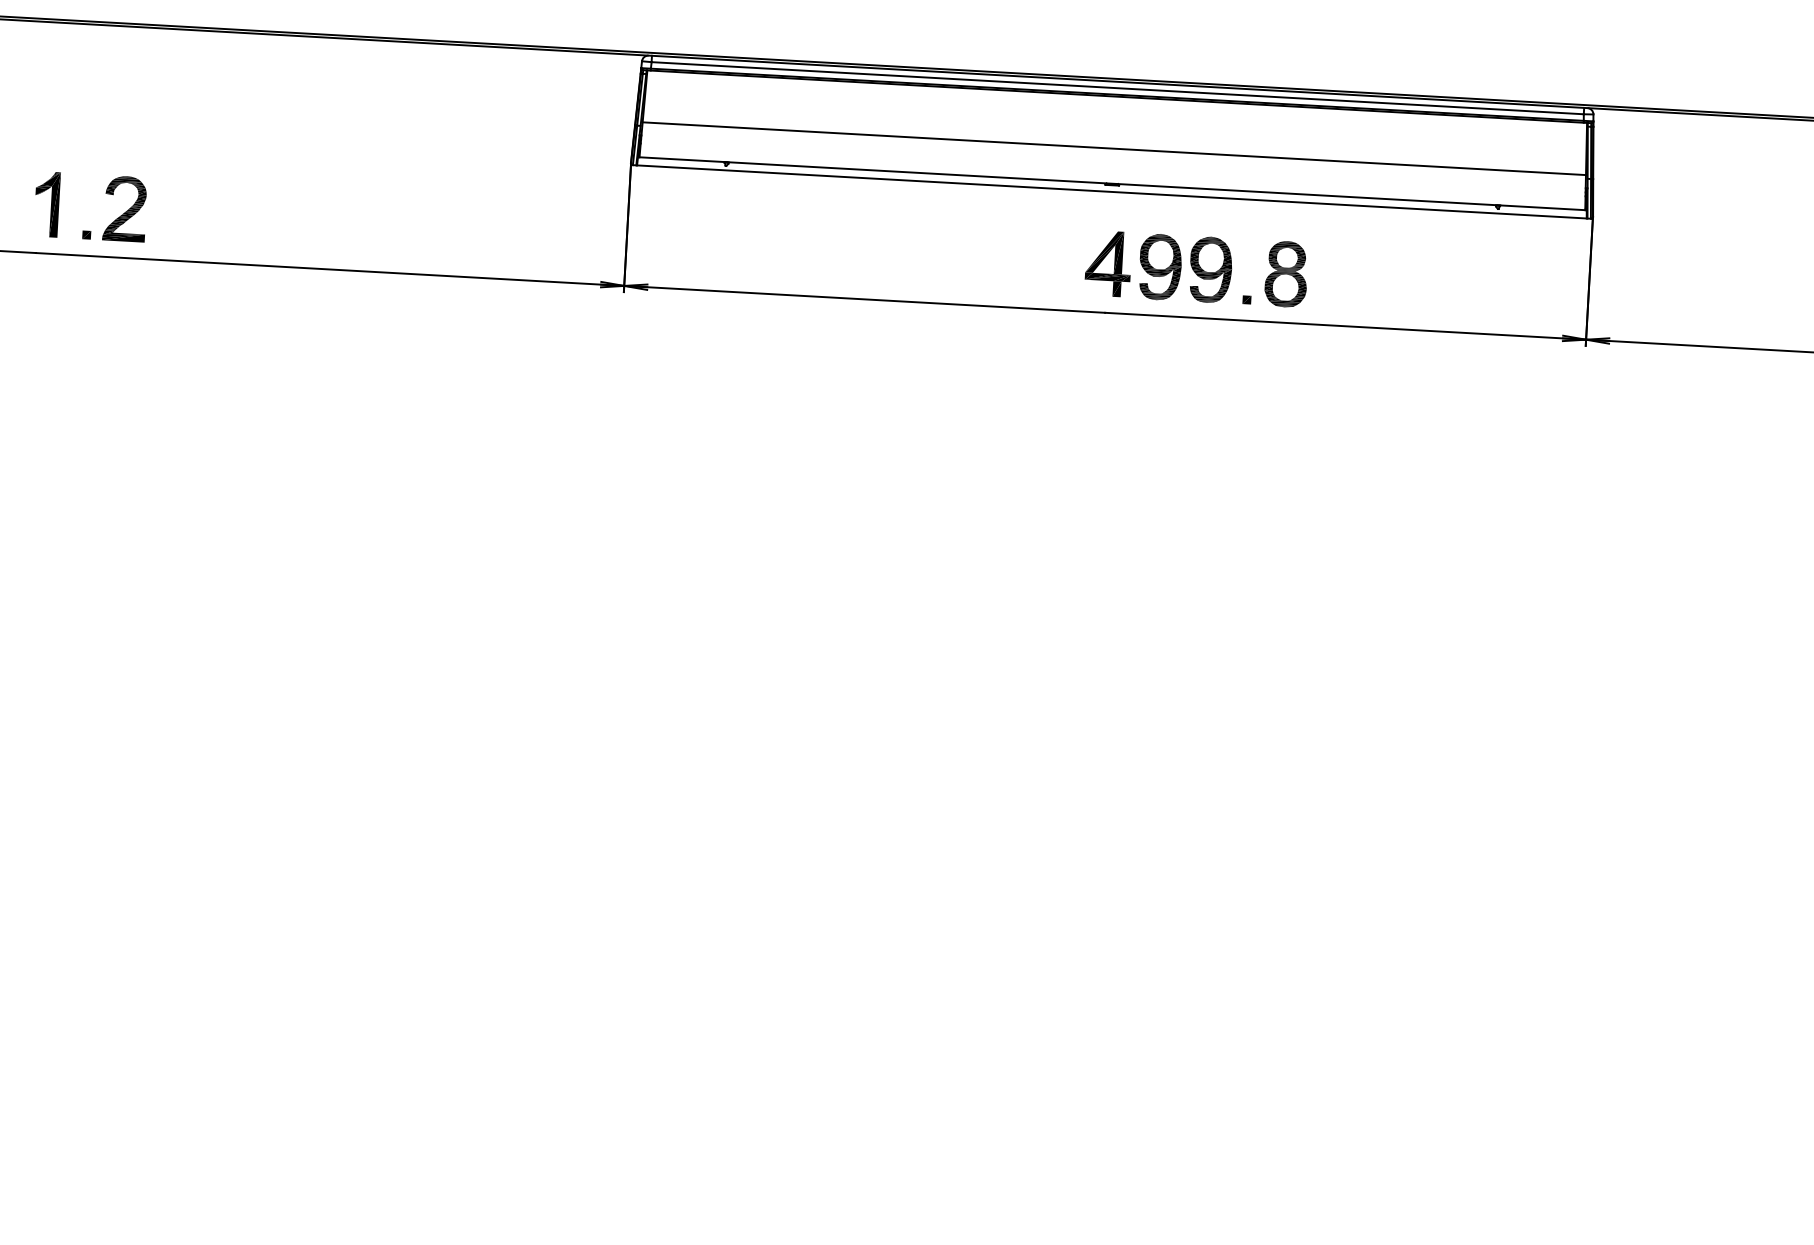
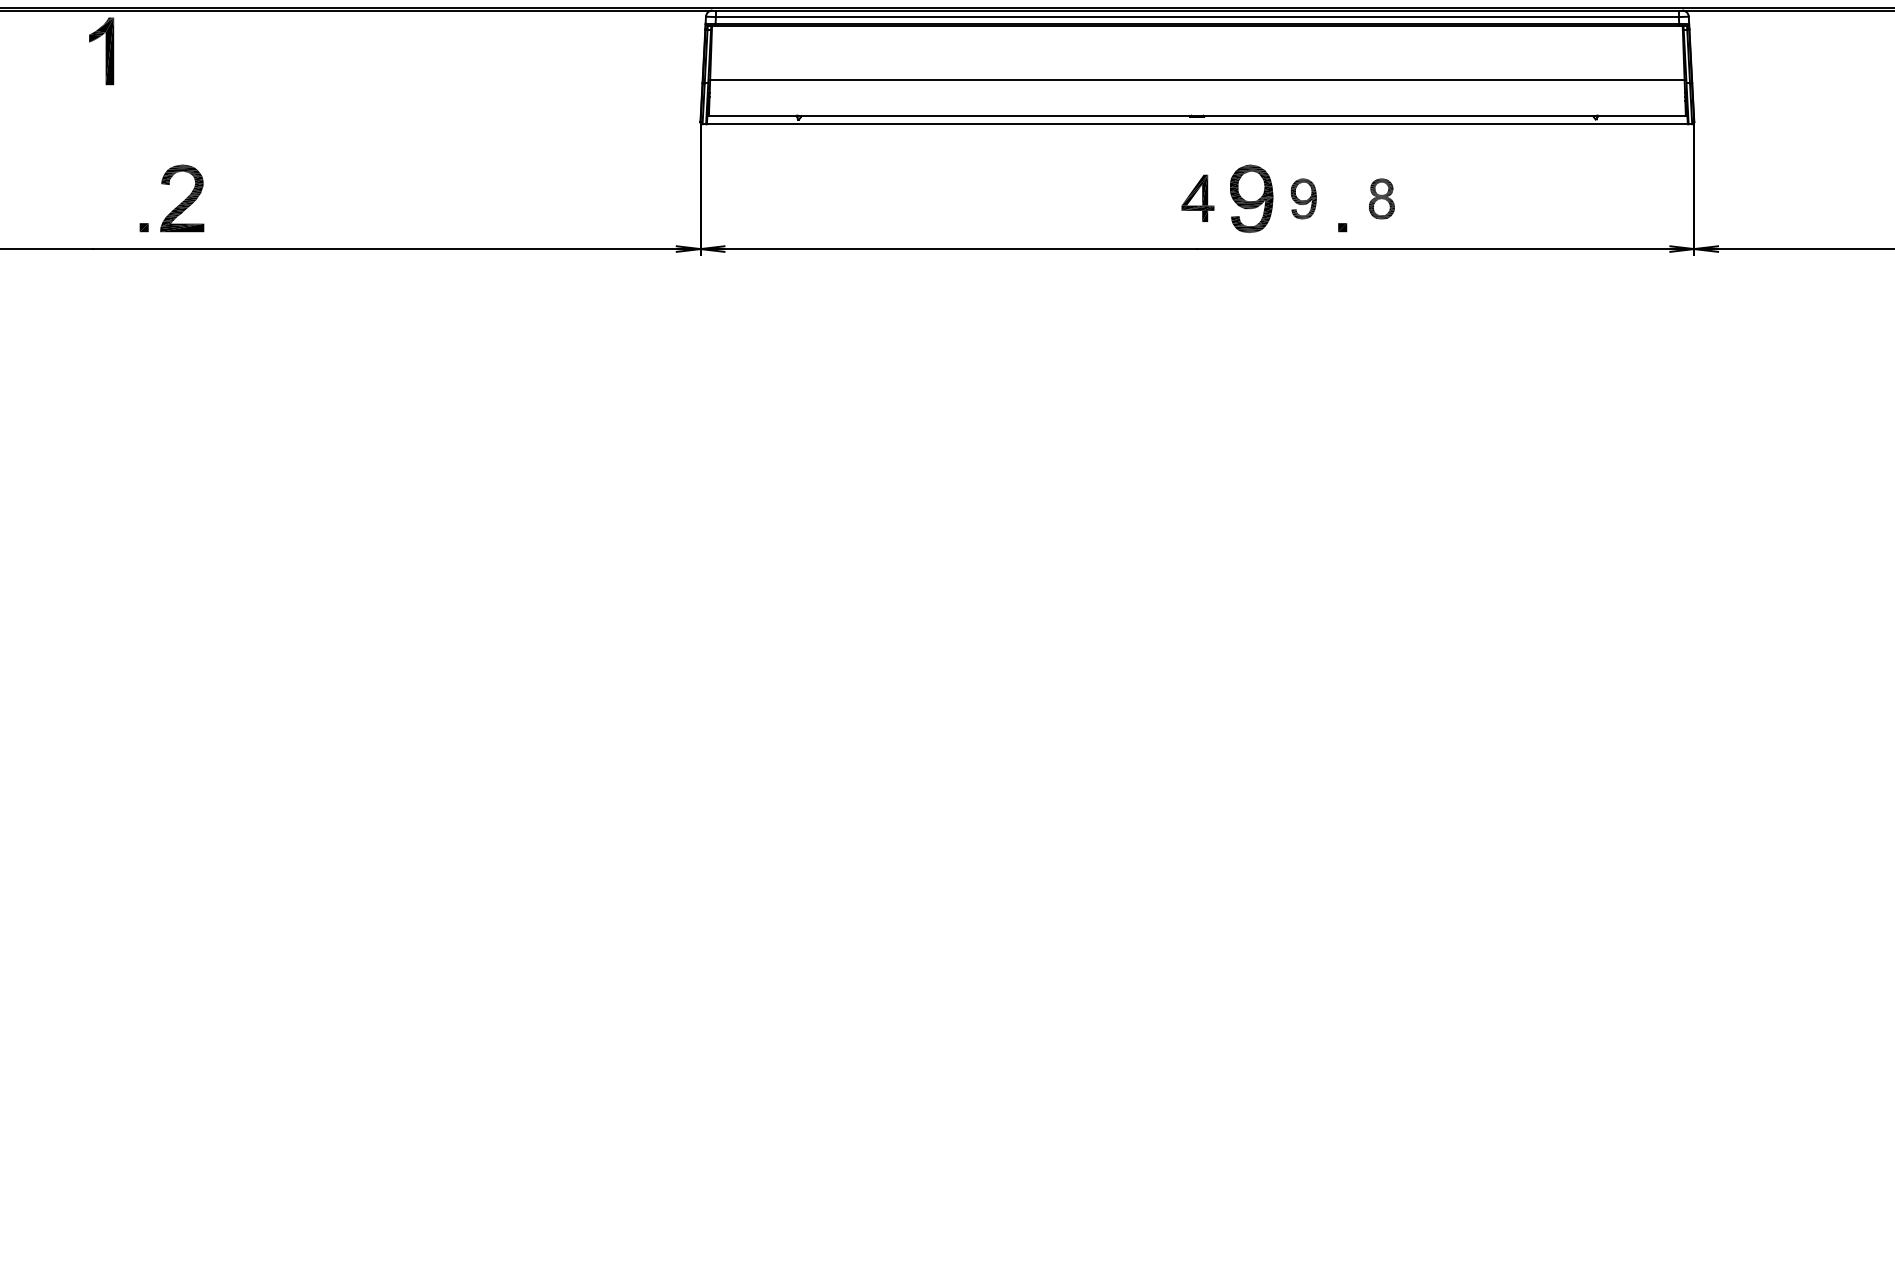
part: (46, 204) -> (101, 51), moved
part: (1107, 263) -> (1197, 198), size x0.7
part: (1210, 269) -> (1303, 198), size x0.6
part: (1286, 273) -> (1381, 198), size x0.6

